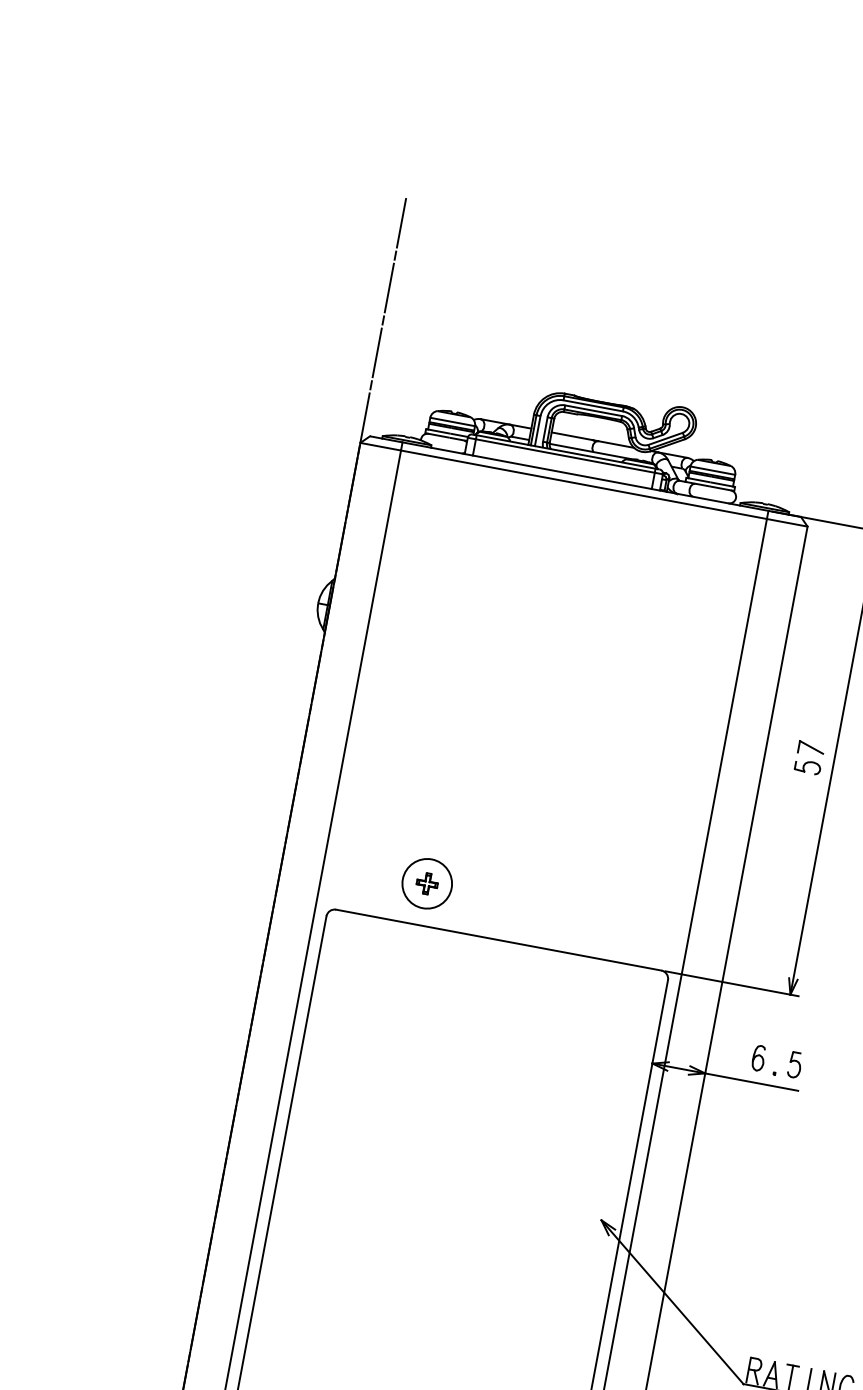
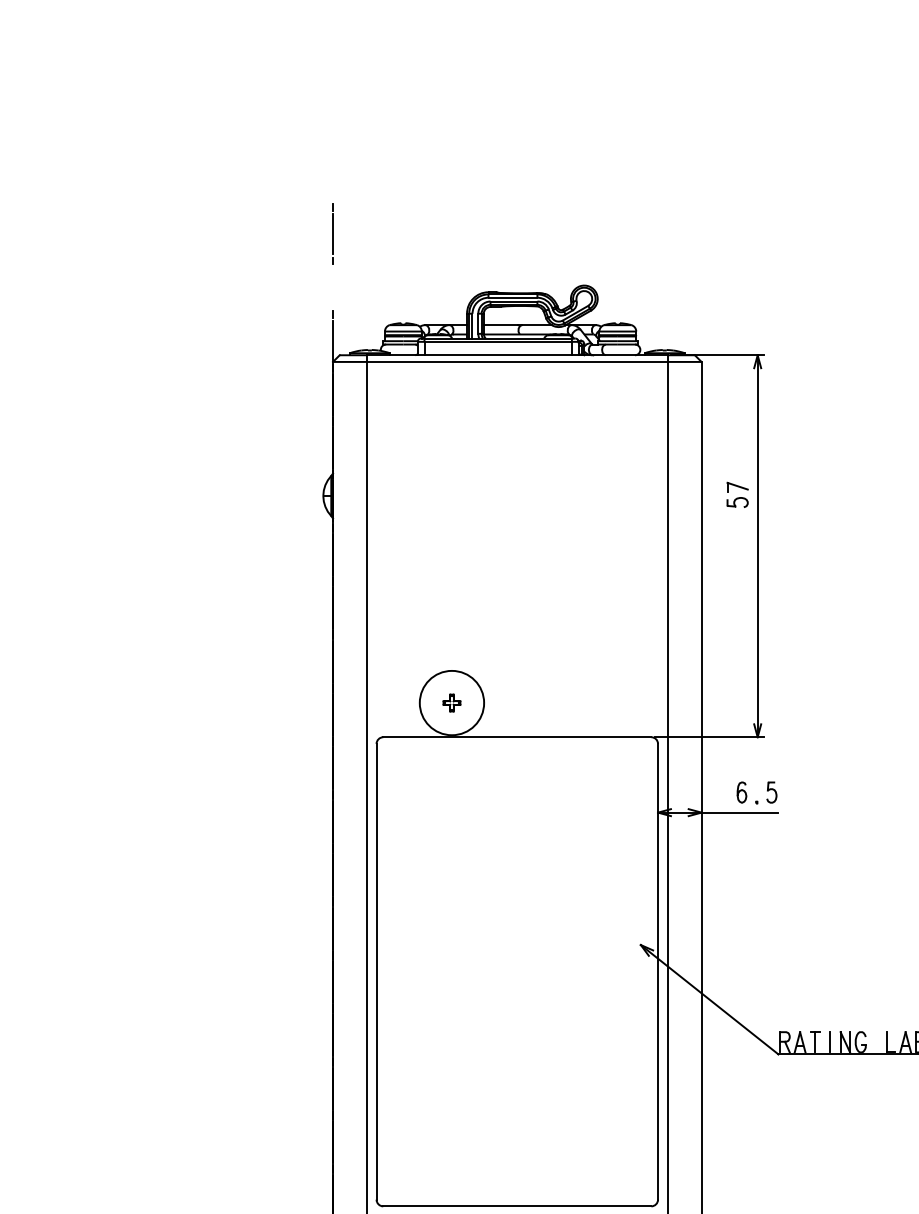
line: (402, 222) -> (333, 180), removed
line: (377, 352) -> (333, 287), removed
part: (809, 757) -> (737, 494), moved
circle: (426, 883) -> (451, 702), size x1.6

